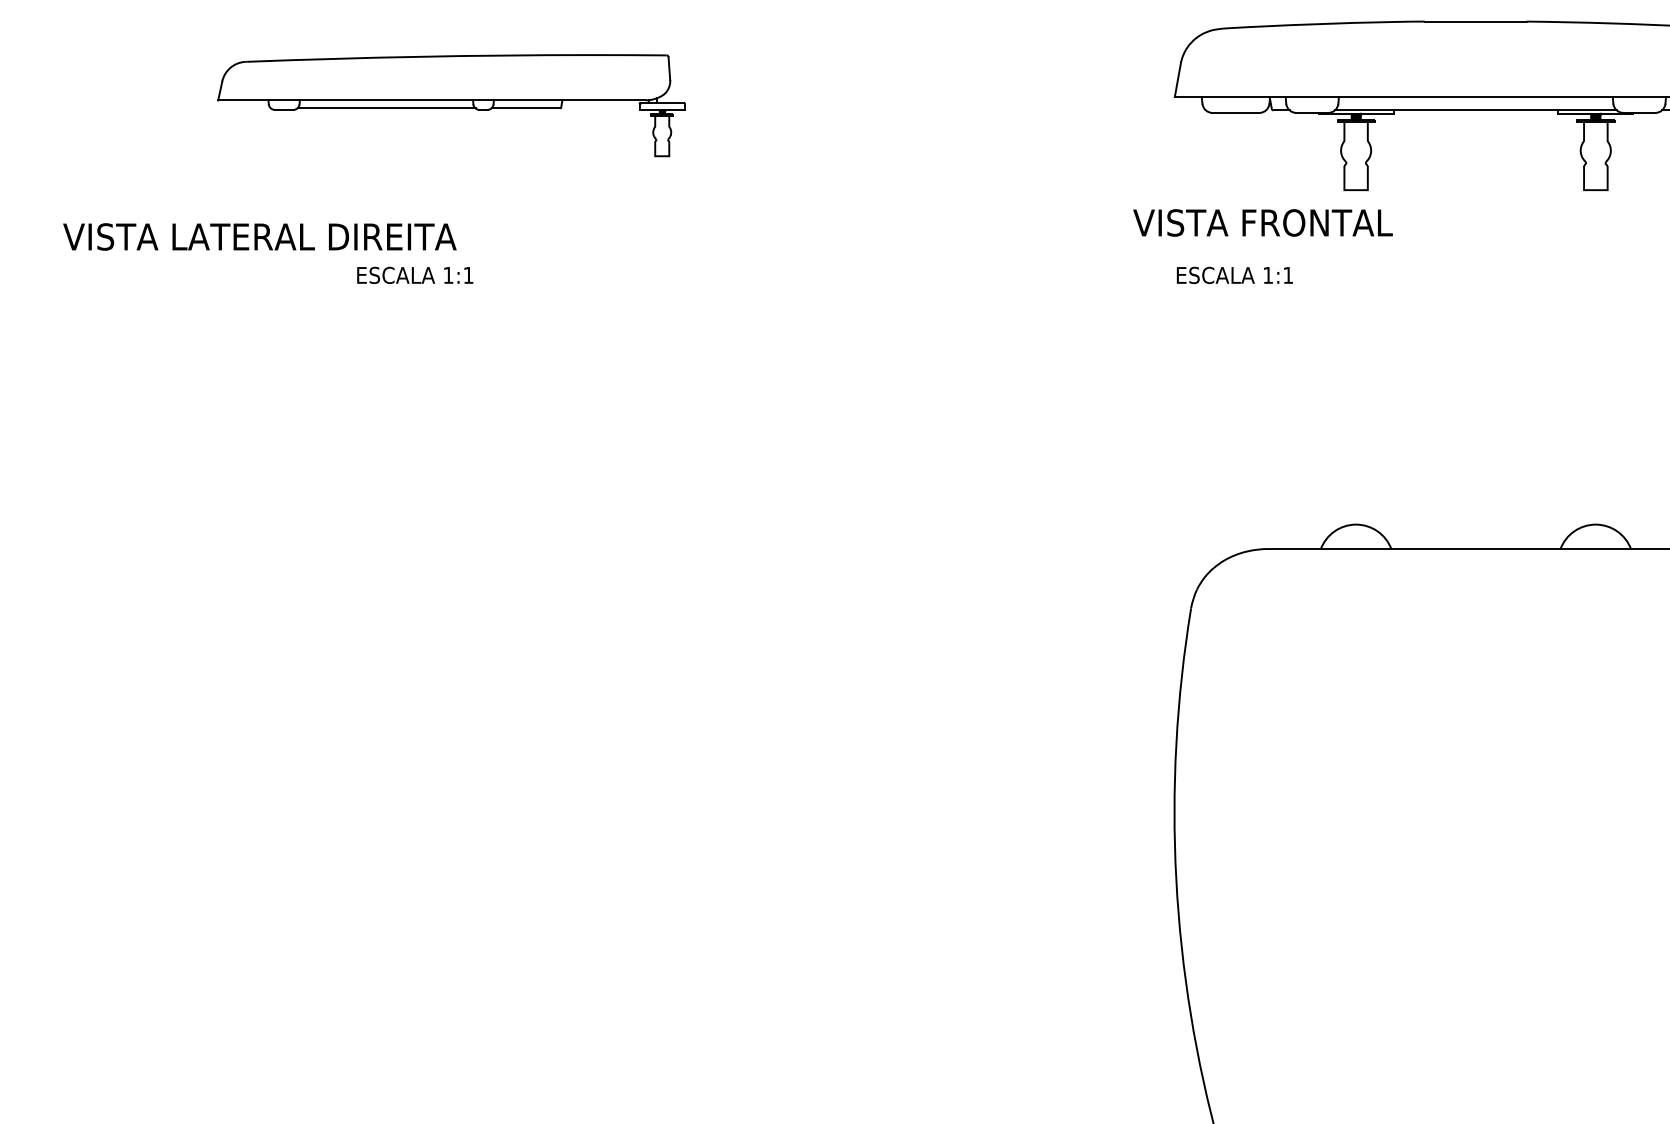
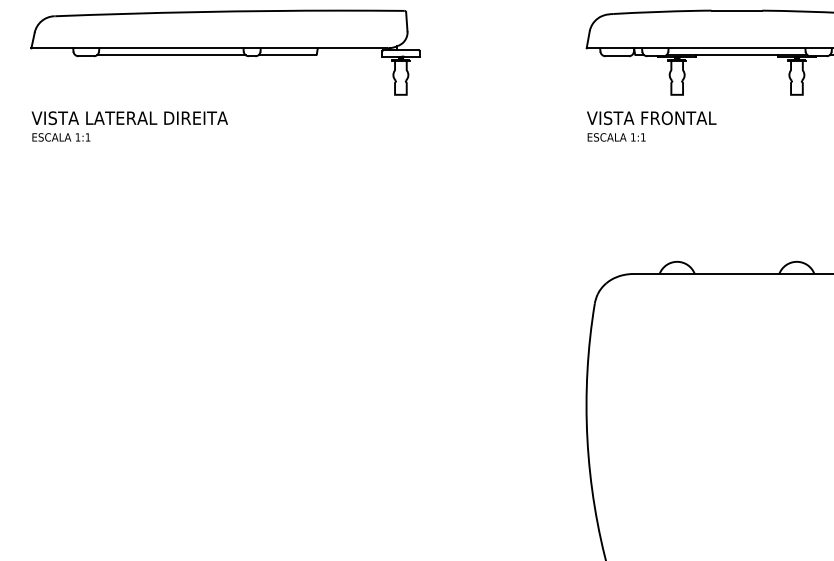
part: (451, 105) -> (225, 52), size x1.67
text: (1262, 223) -> (651, 118), moved
text: (415, 275) -> (61, 137), moved

